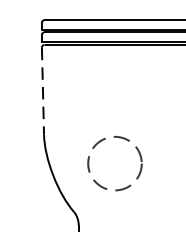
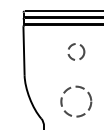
part: (133, 81) -> (74, 45), added
line: (43, 91) -> (24, 51), dashed -> solid
part: (122, 140) -> (80, 88), moved

